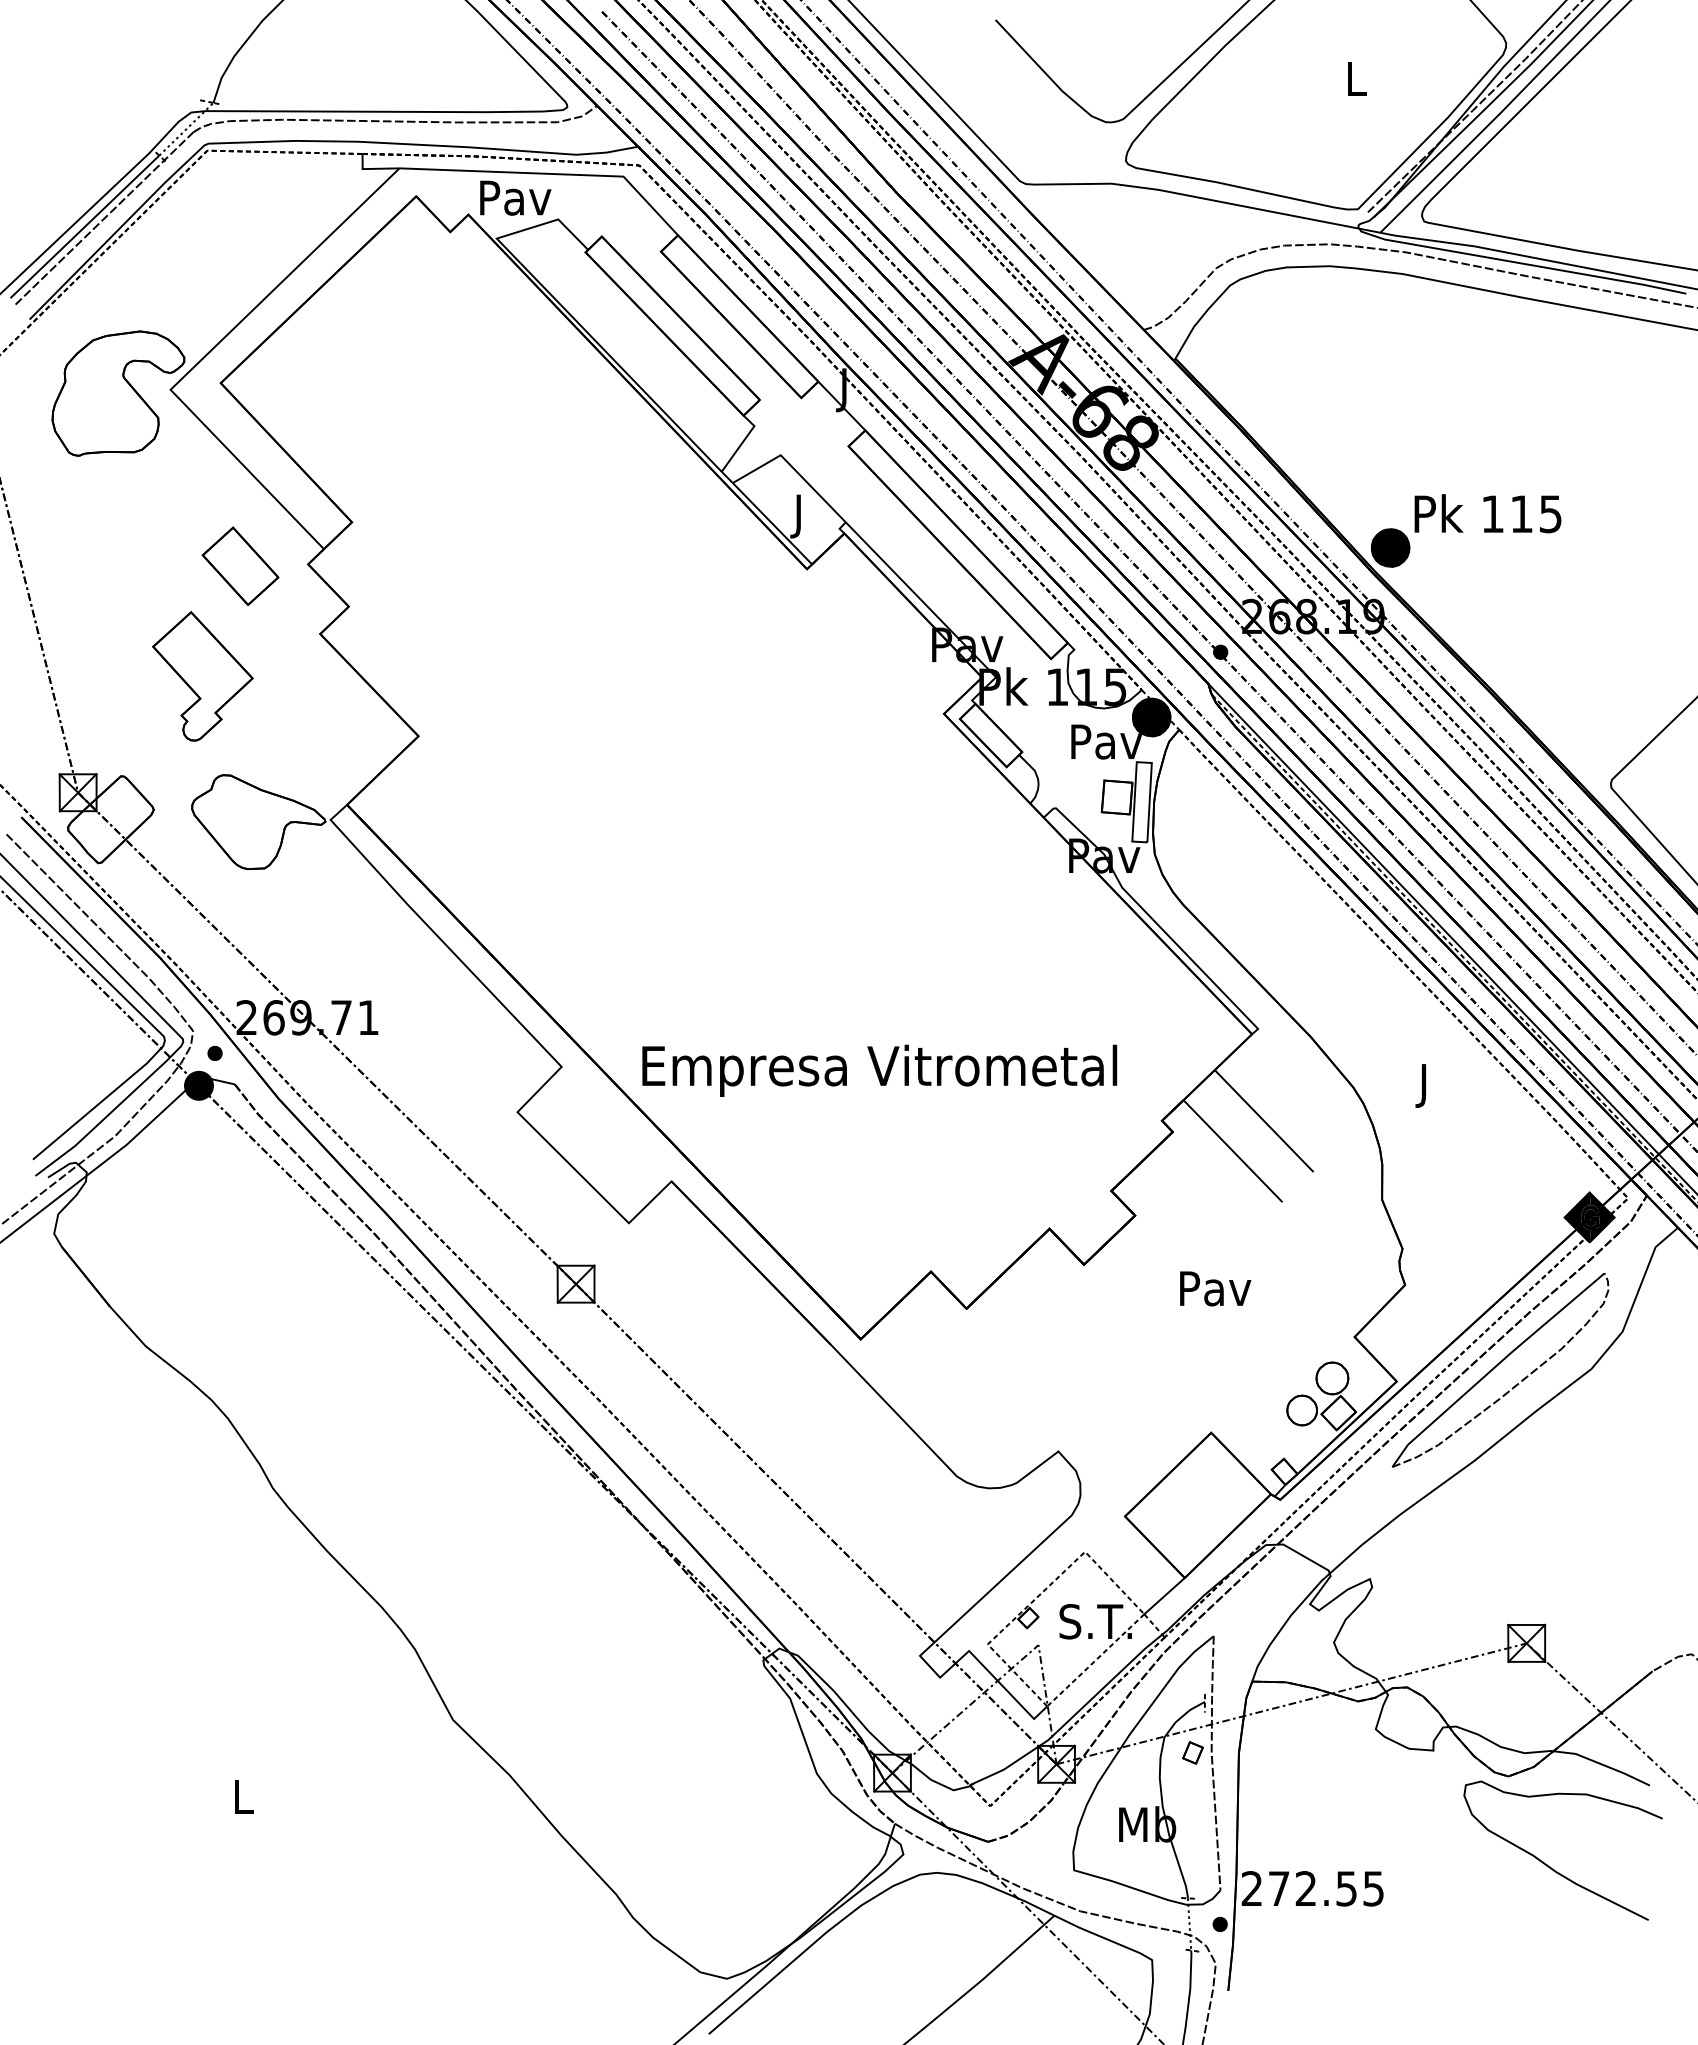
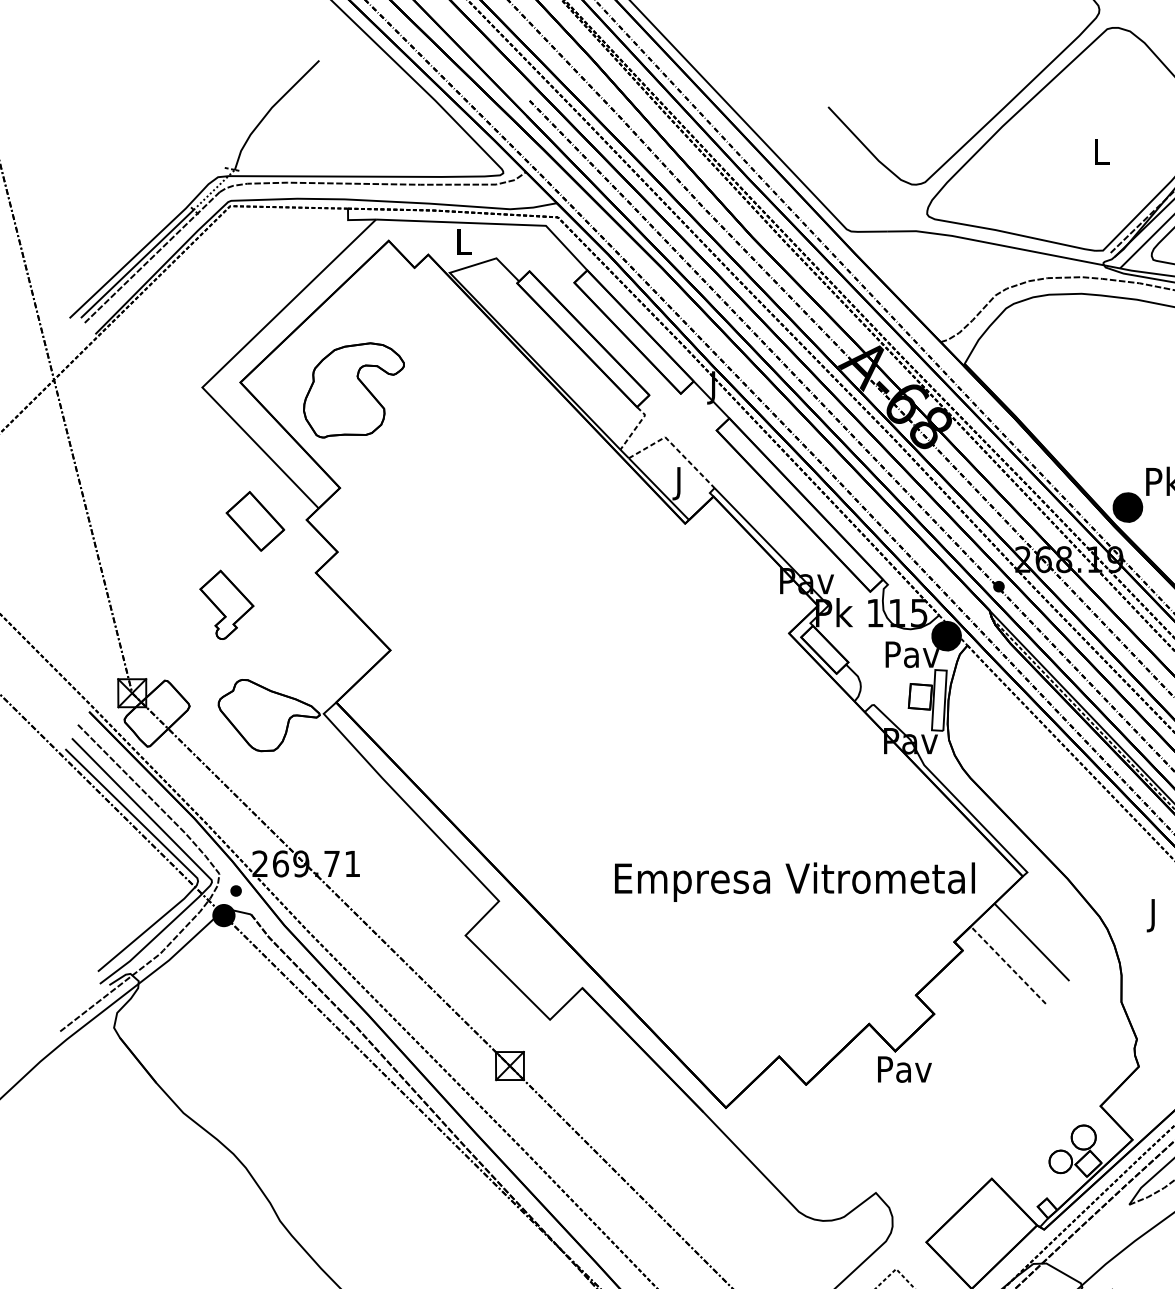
text: (515, 197) -> (464, 241), Pav -> L
part: (118, 393) -> (354, 390), moved
line: (742, 442) -> (636, 427), solid -> dashed
line: (793, 468) -> (674, 447), solid -> dashed
part: (202, 676) -> (226, 605), size x0.7
text: (879, 1070) -> (794, 881), moved
line: (1232, 1150) -> (1007, 964), solid -> dashed
text: (1215, 1288) -> (904, 1069), moved

